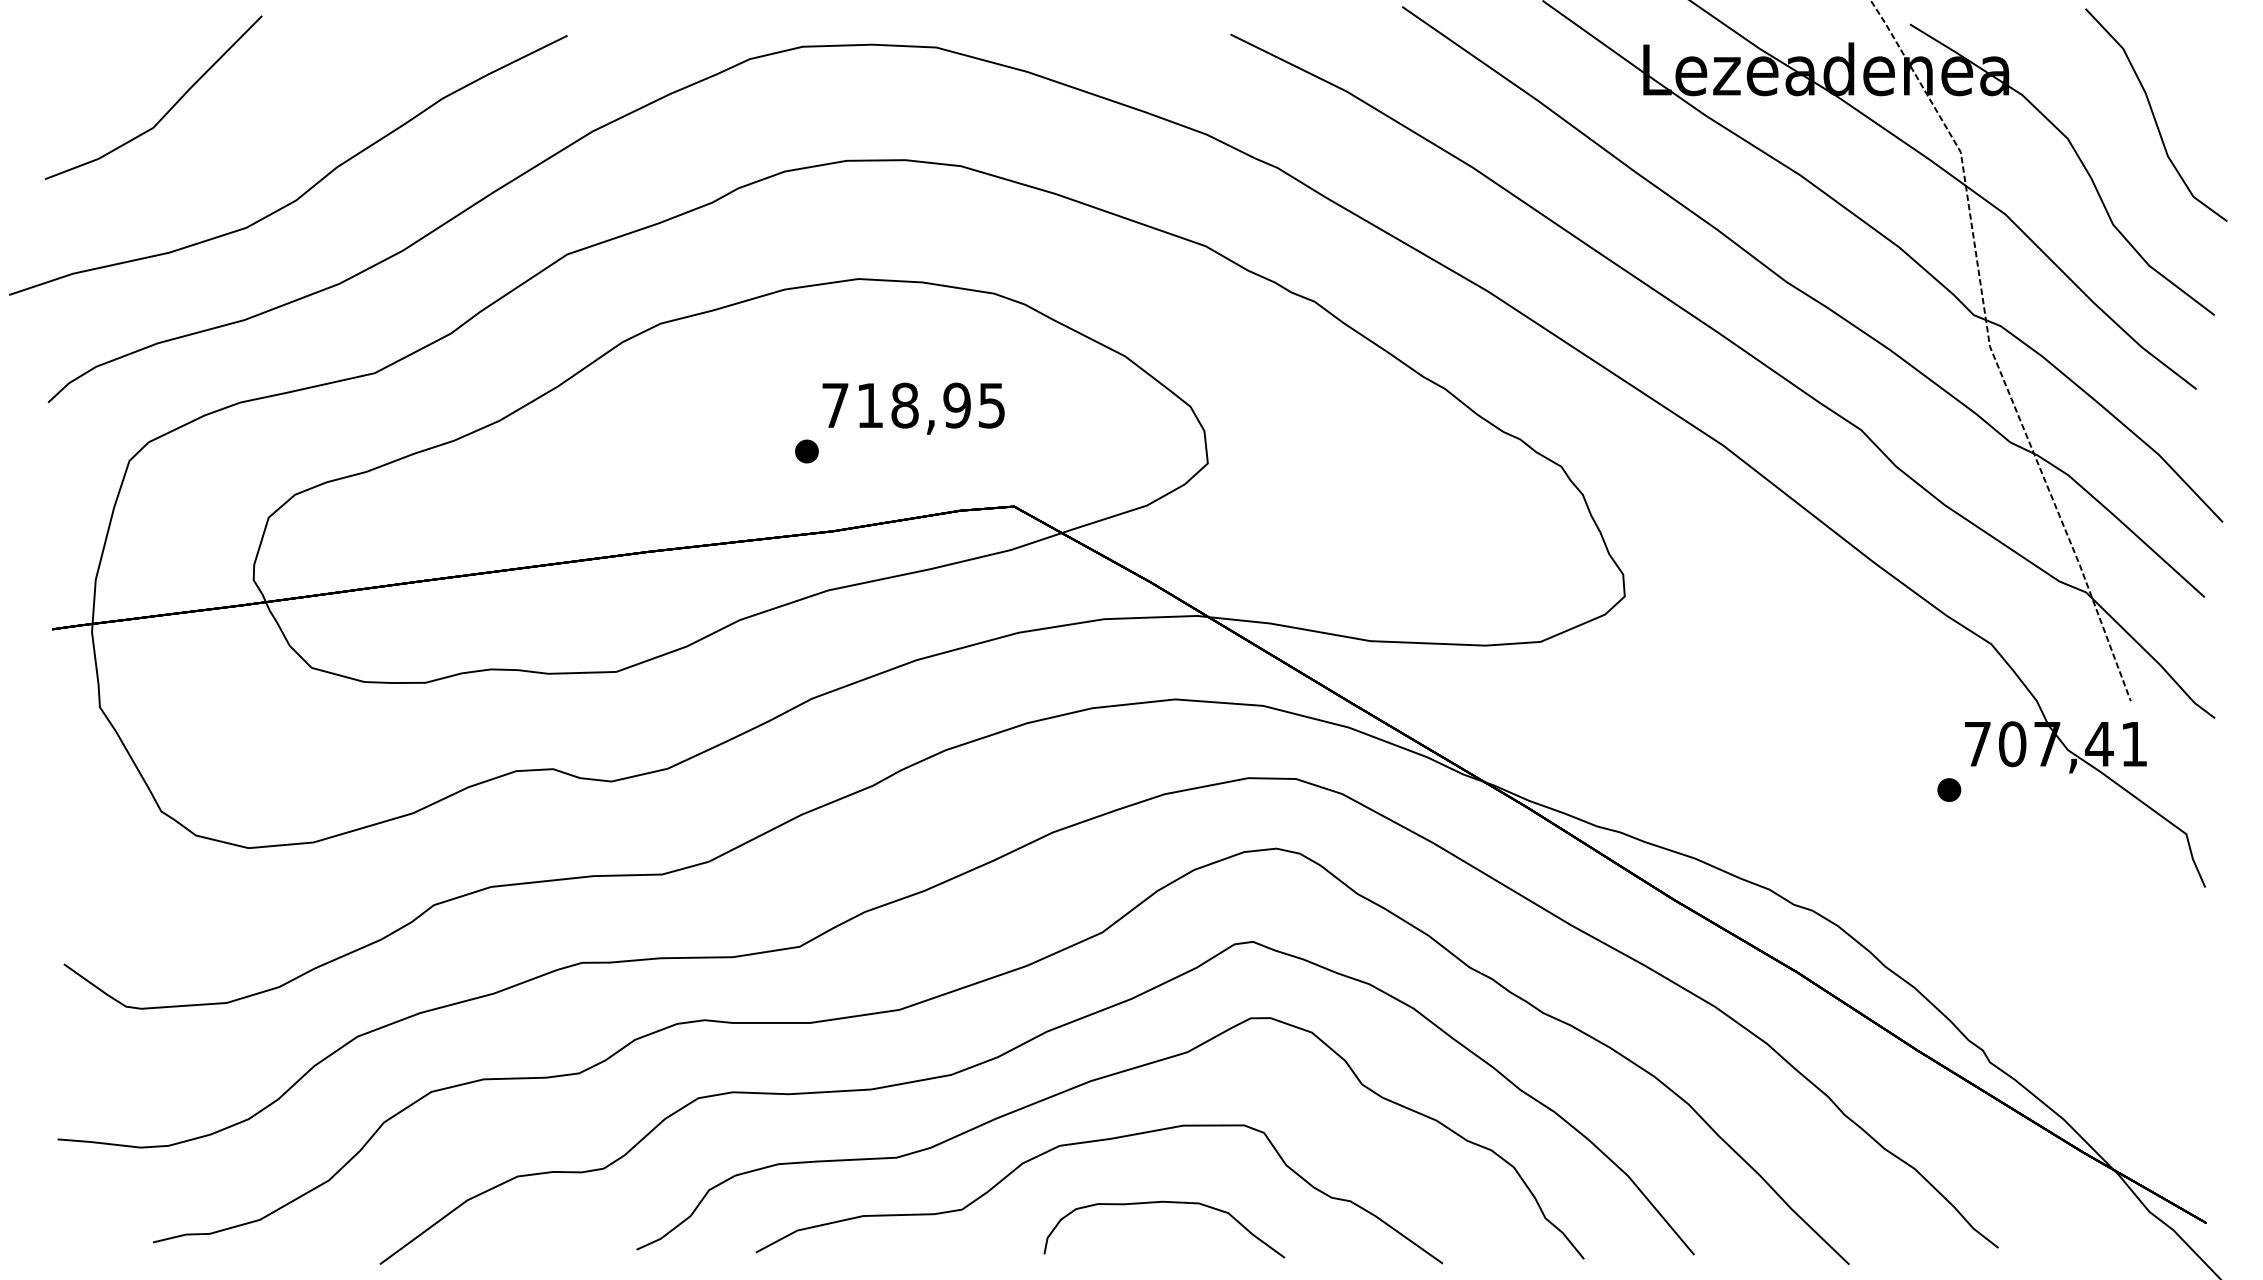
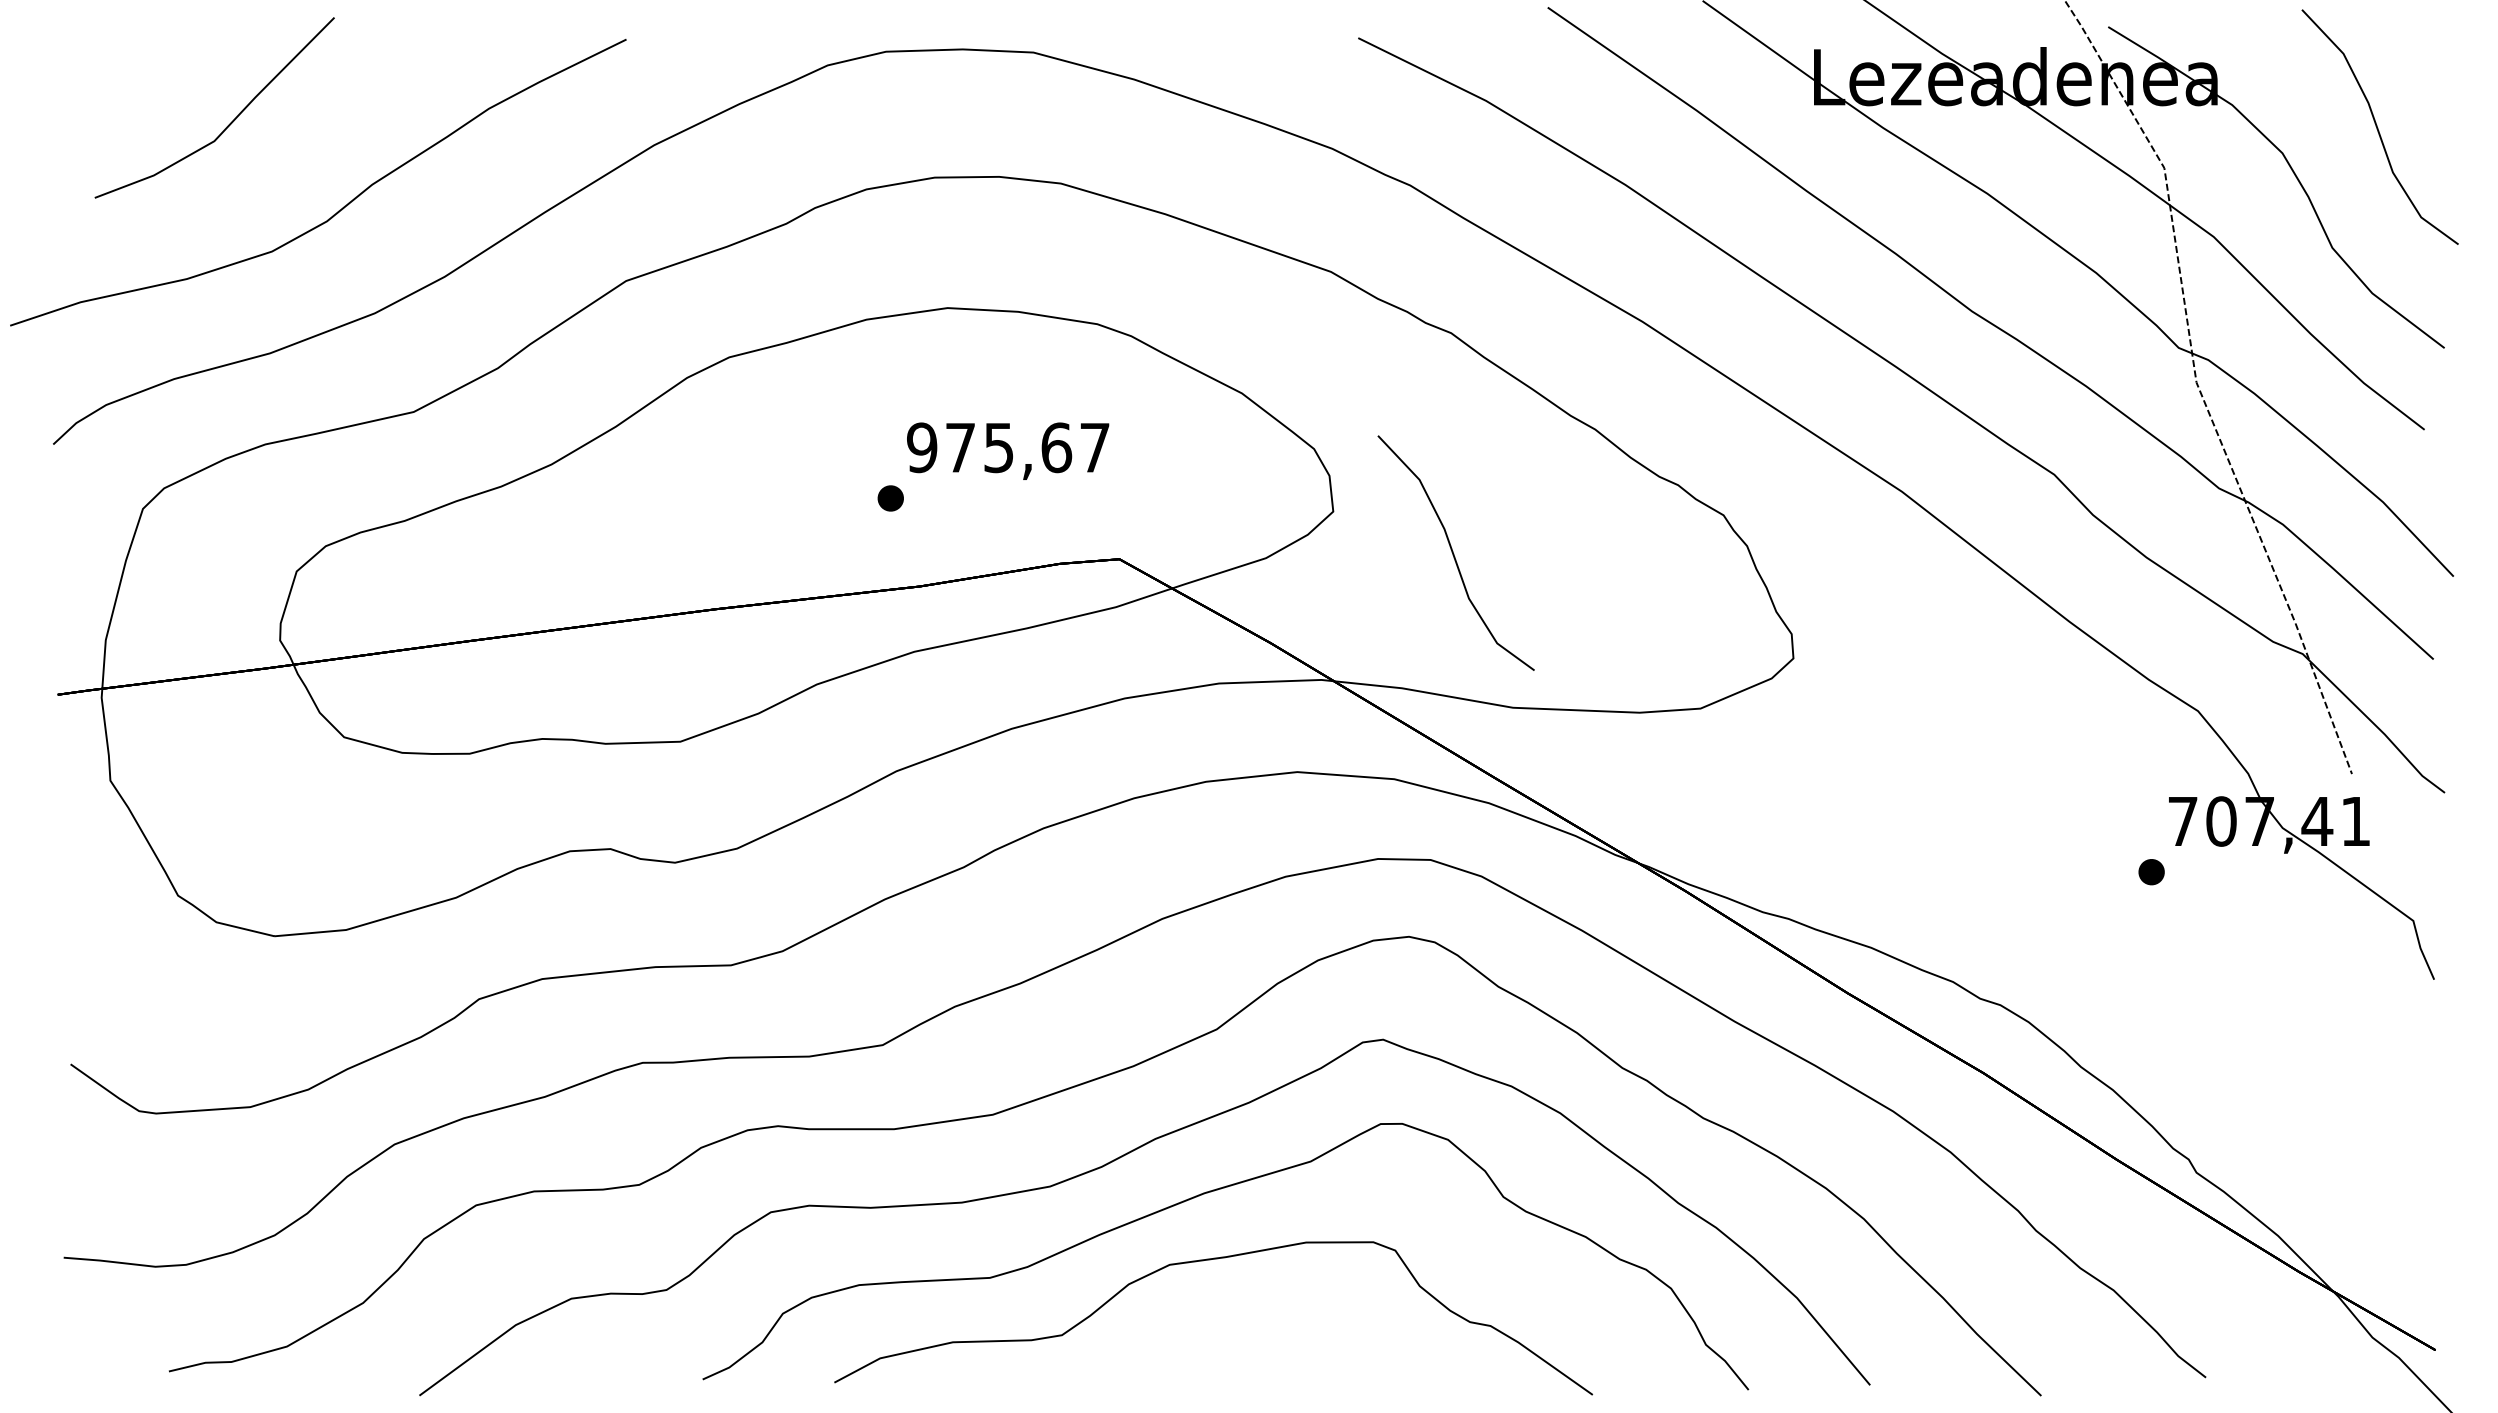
line: (167, 110) -> (230, 122), moved
text: (913, 405) -> (1008, 447), 718,95 -> 975,67
curve: (1316, 500) -> (1453, 552), added
curve: (1164, 1202) -> (1285, 1327), removed

